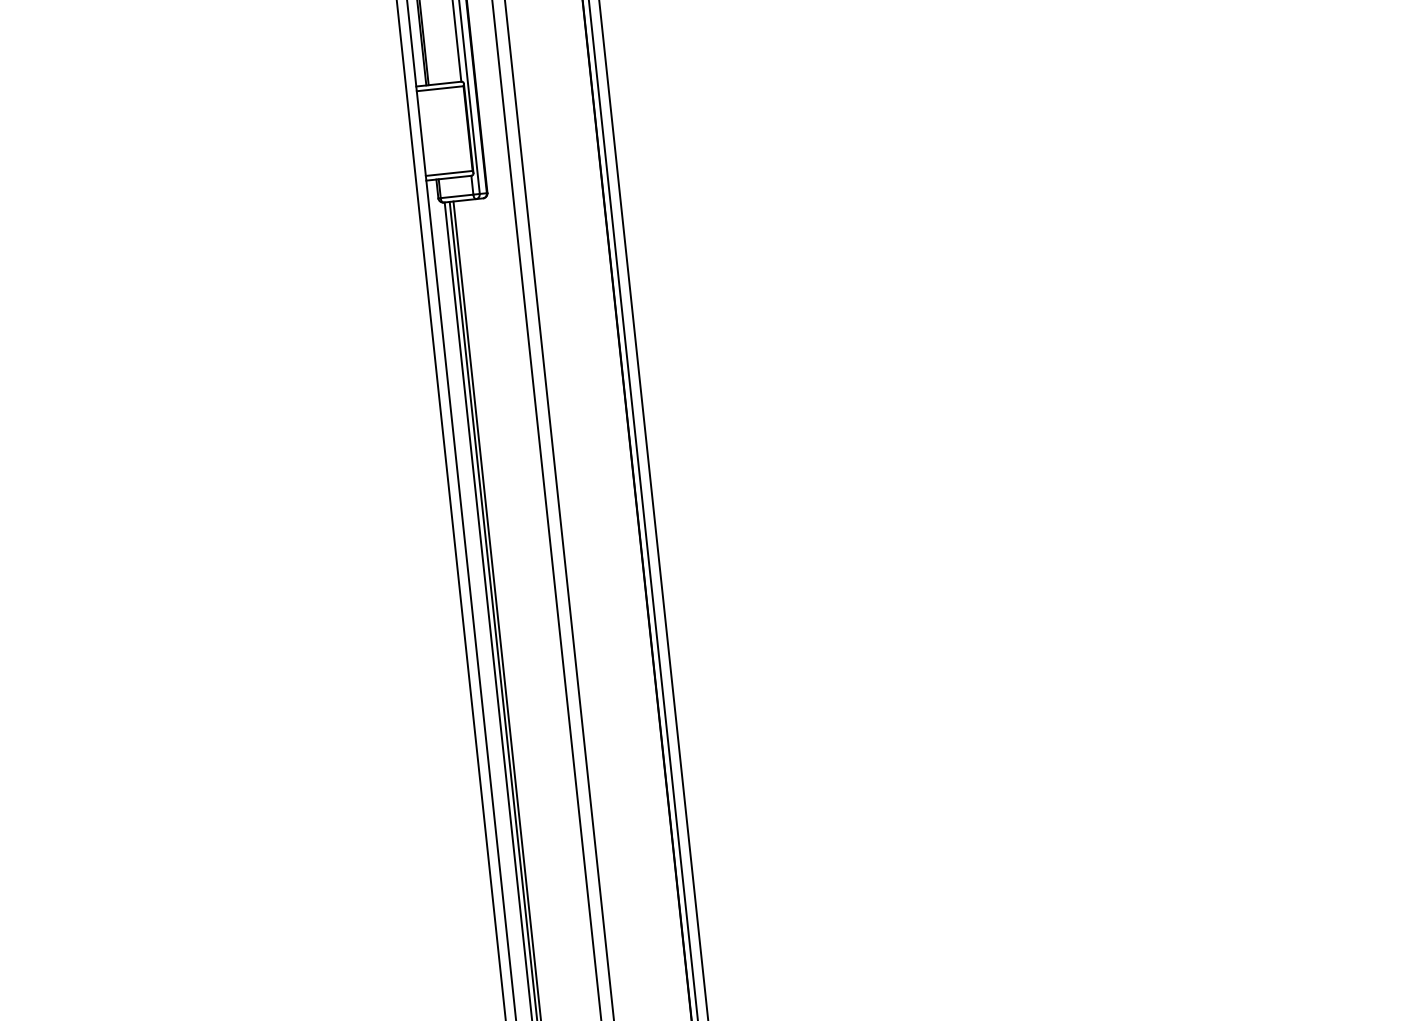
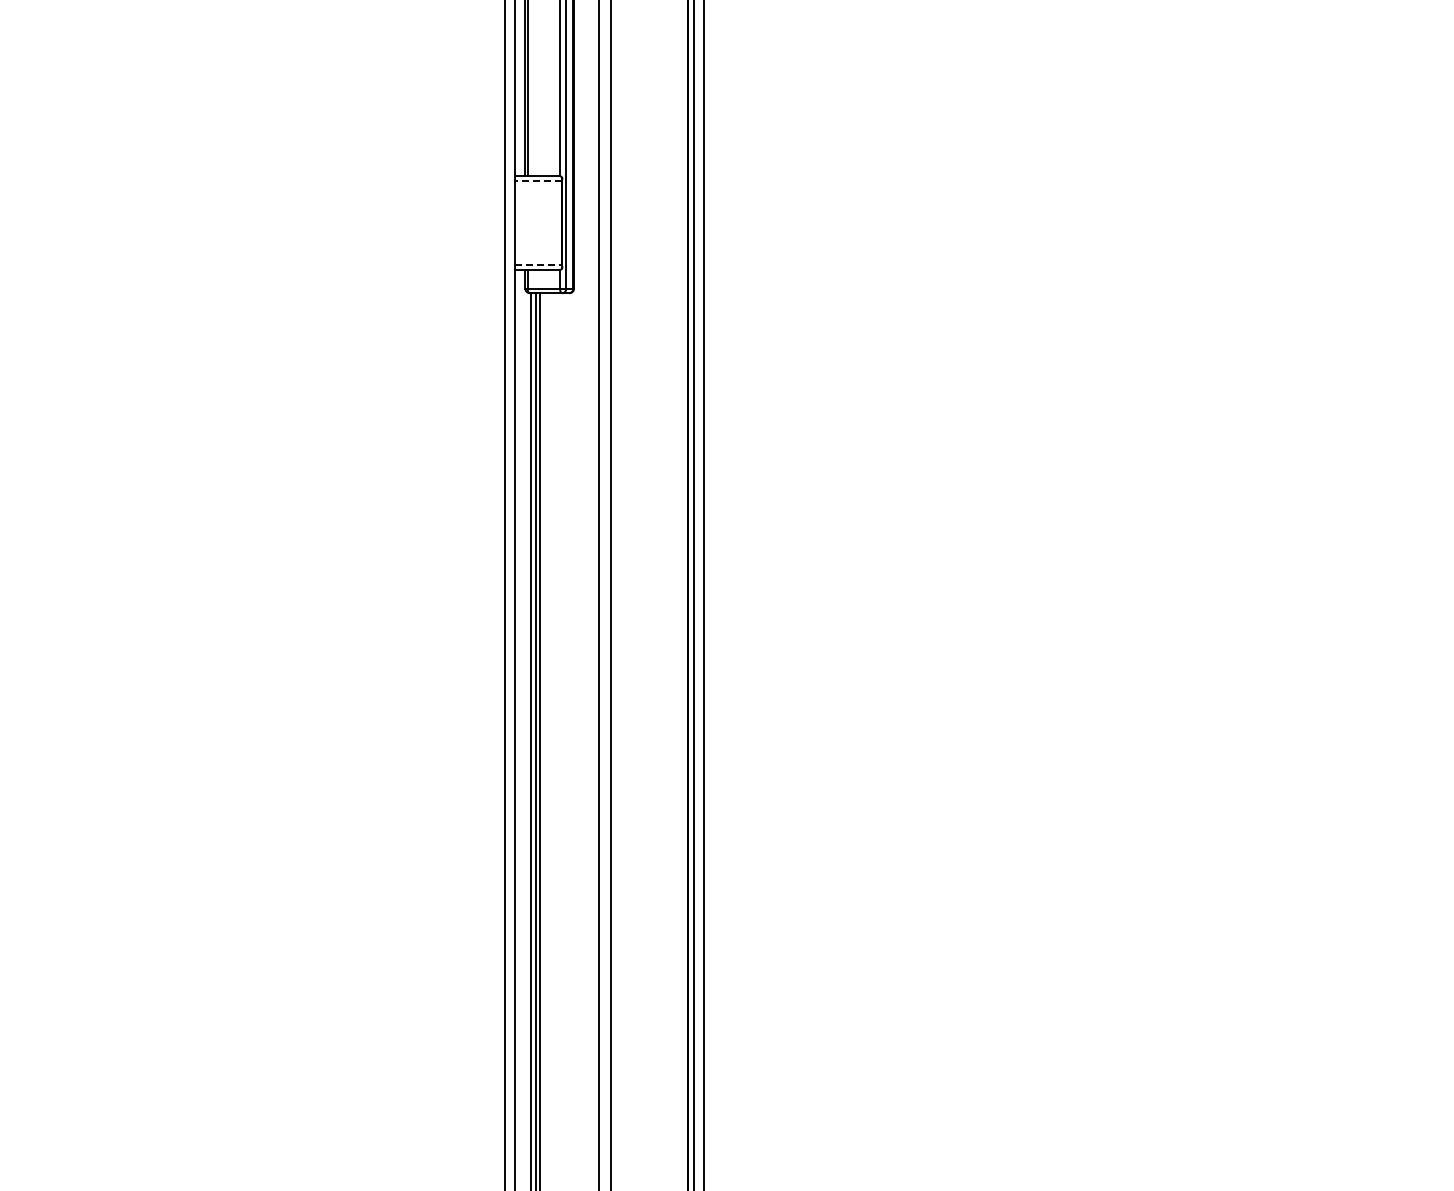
line: (440, 89) -> (538, 181), solid -> dashed
line: (450, 173) -> (539, 265), solid -> dashed

